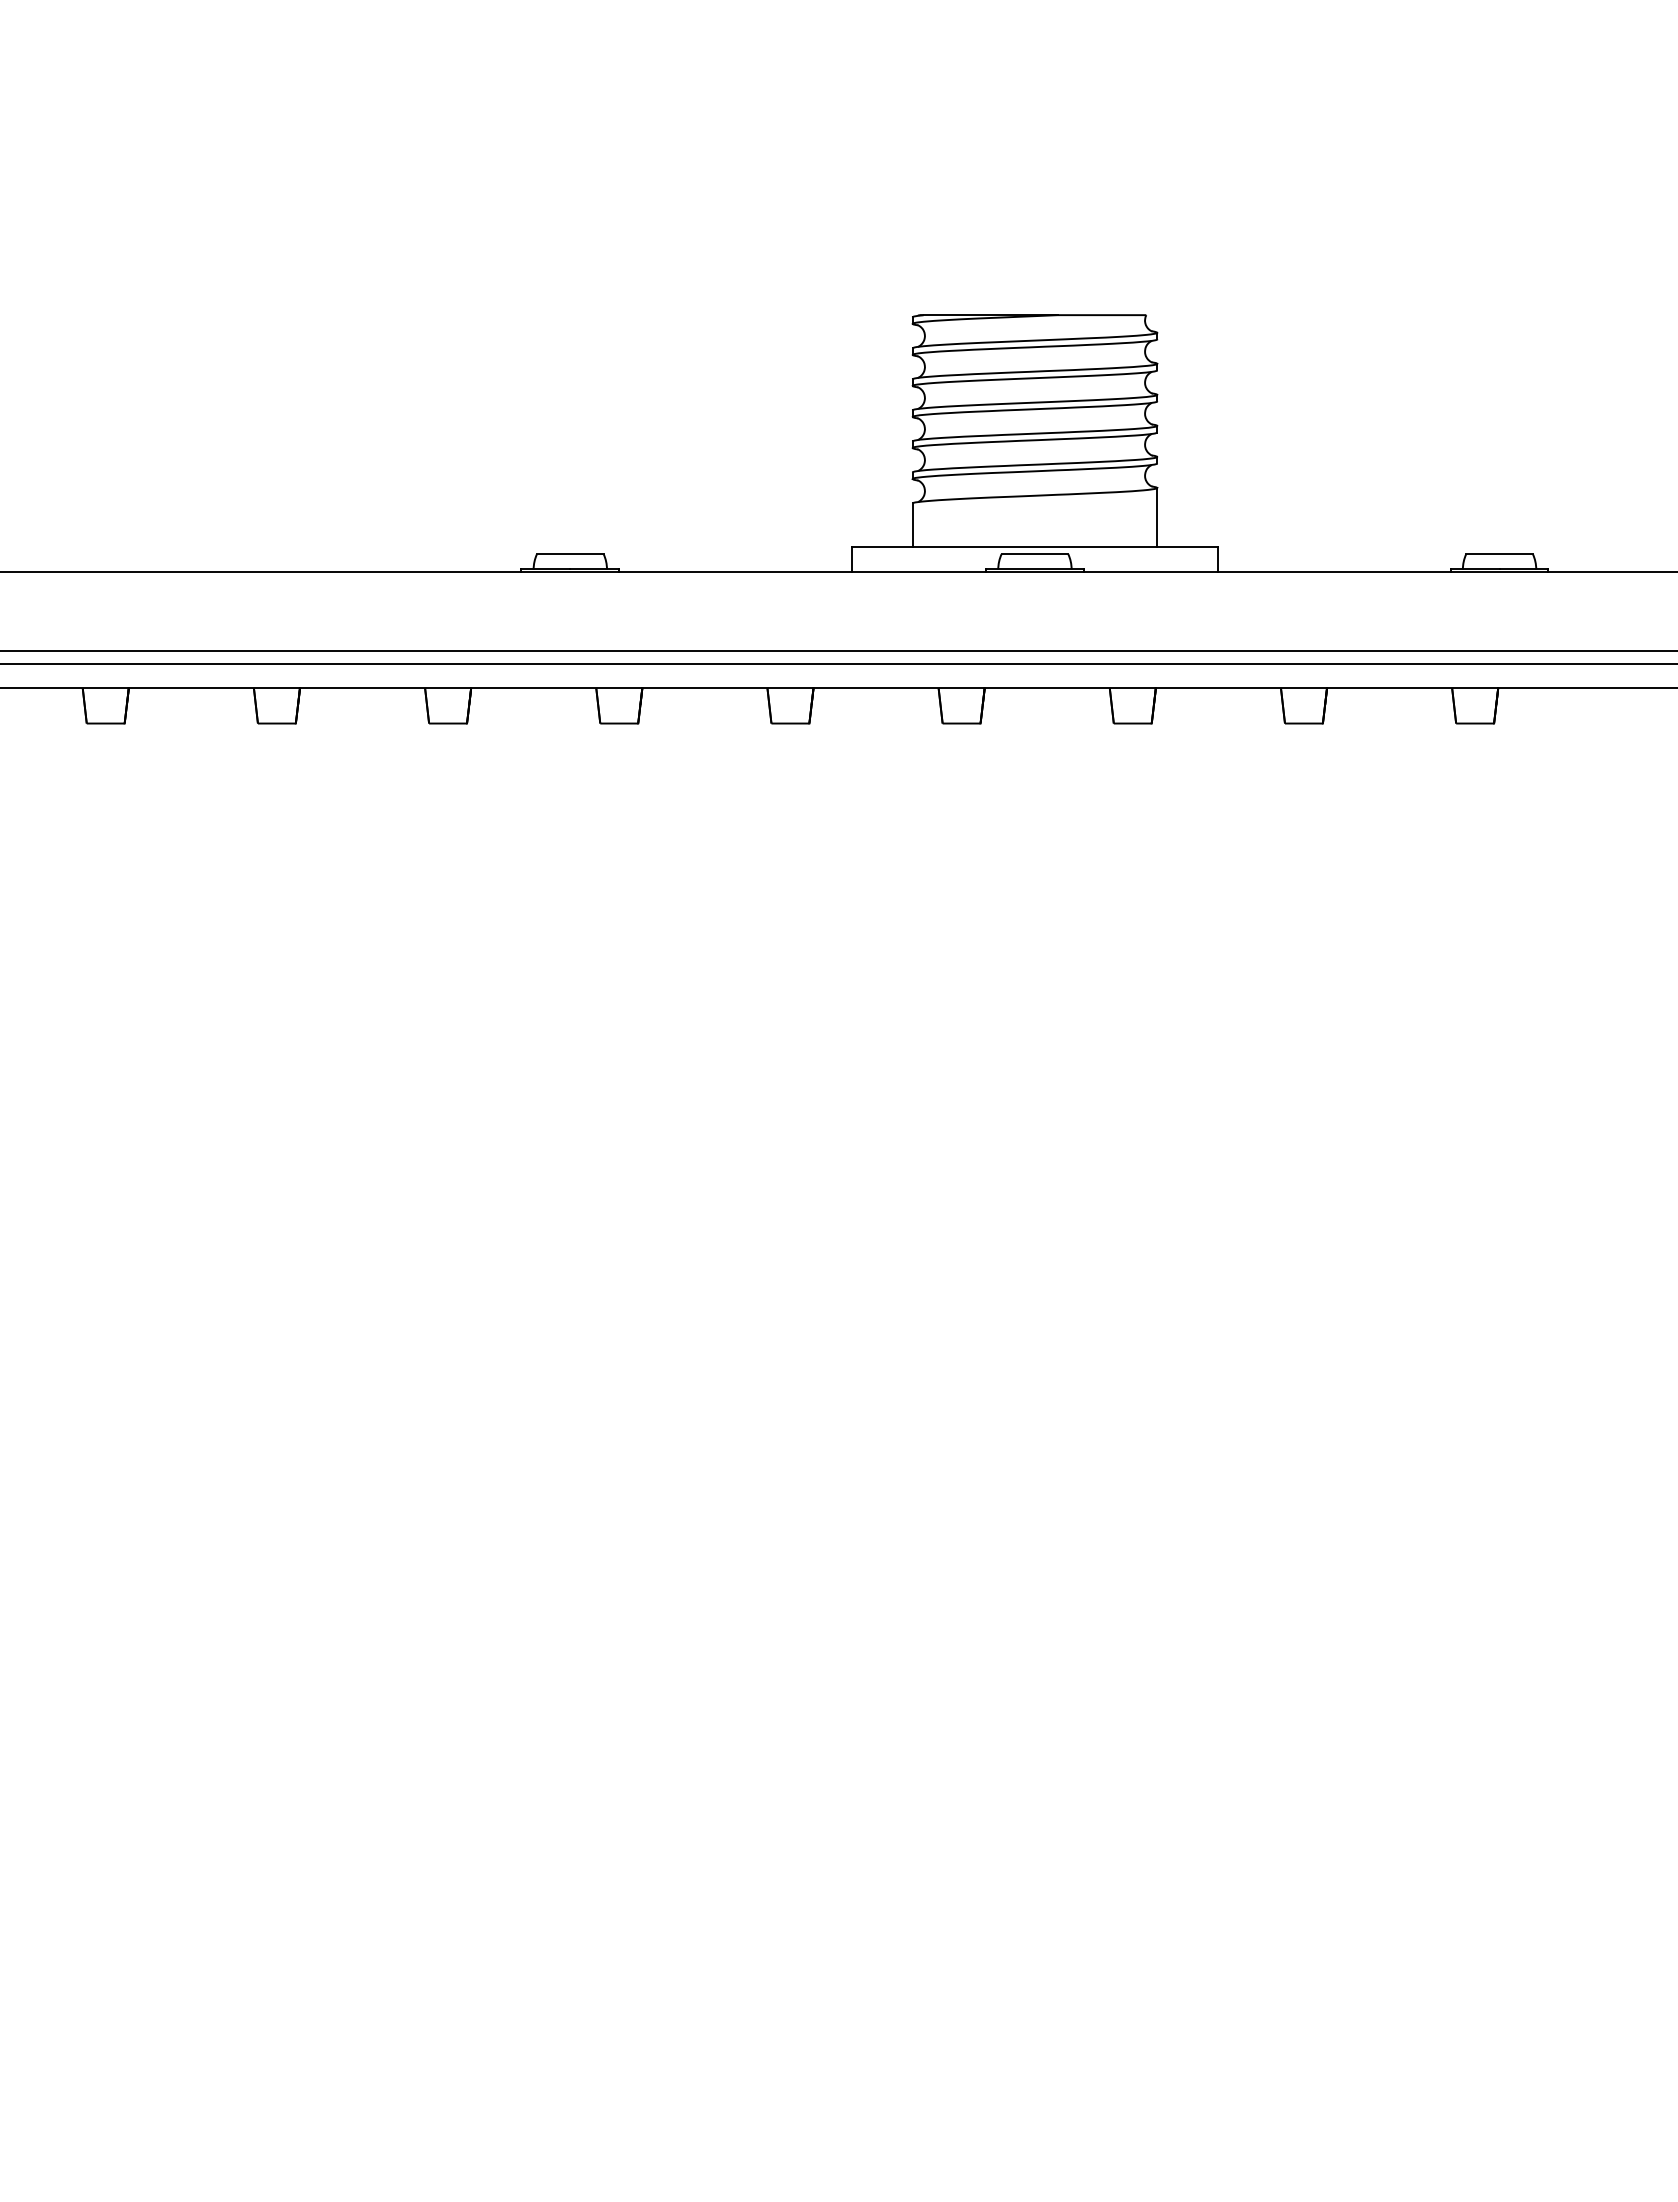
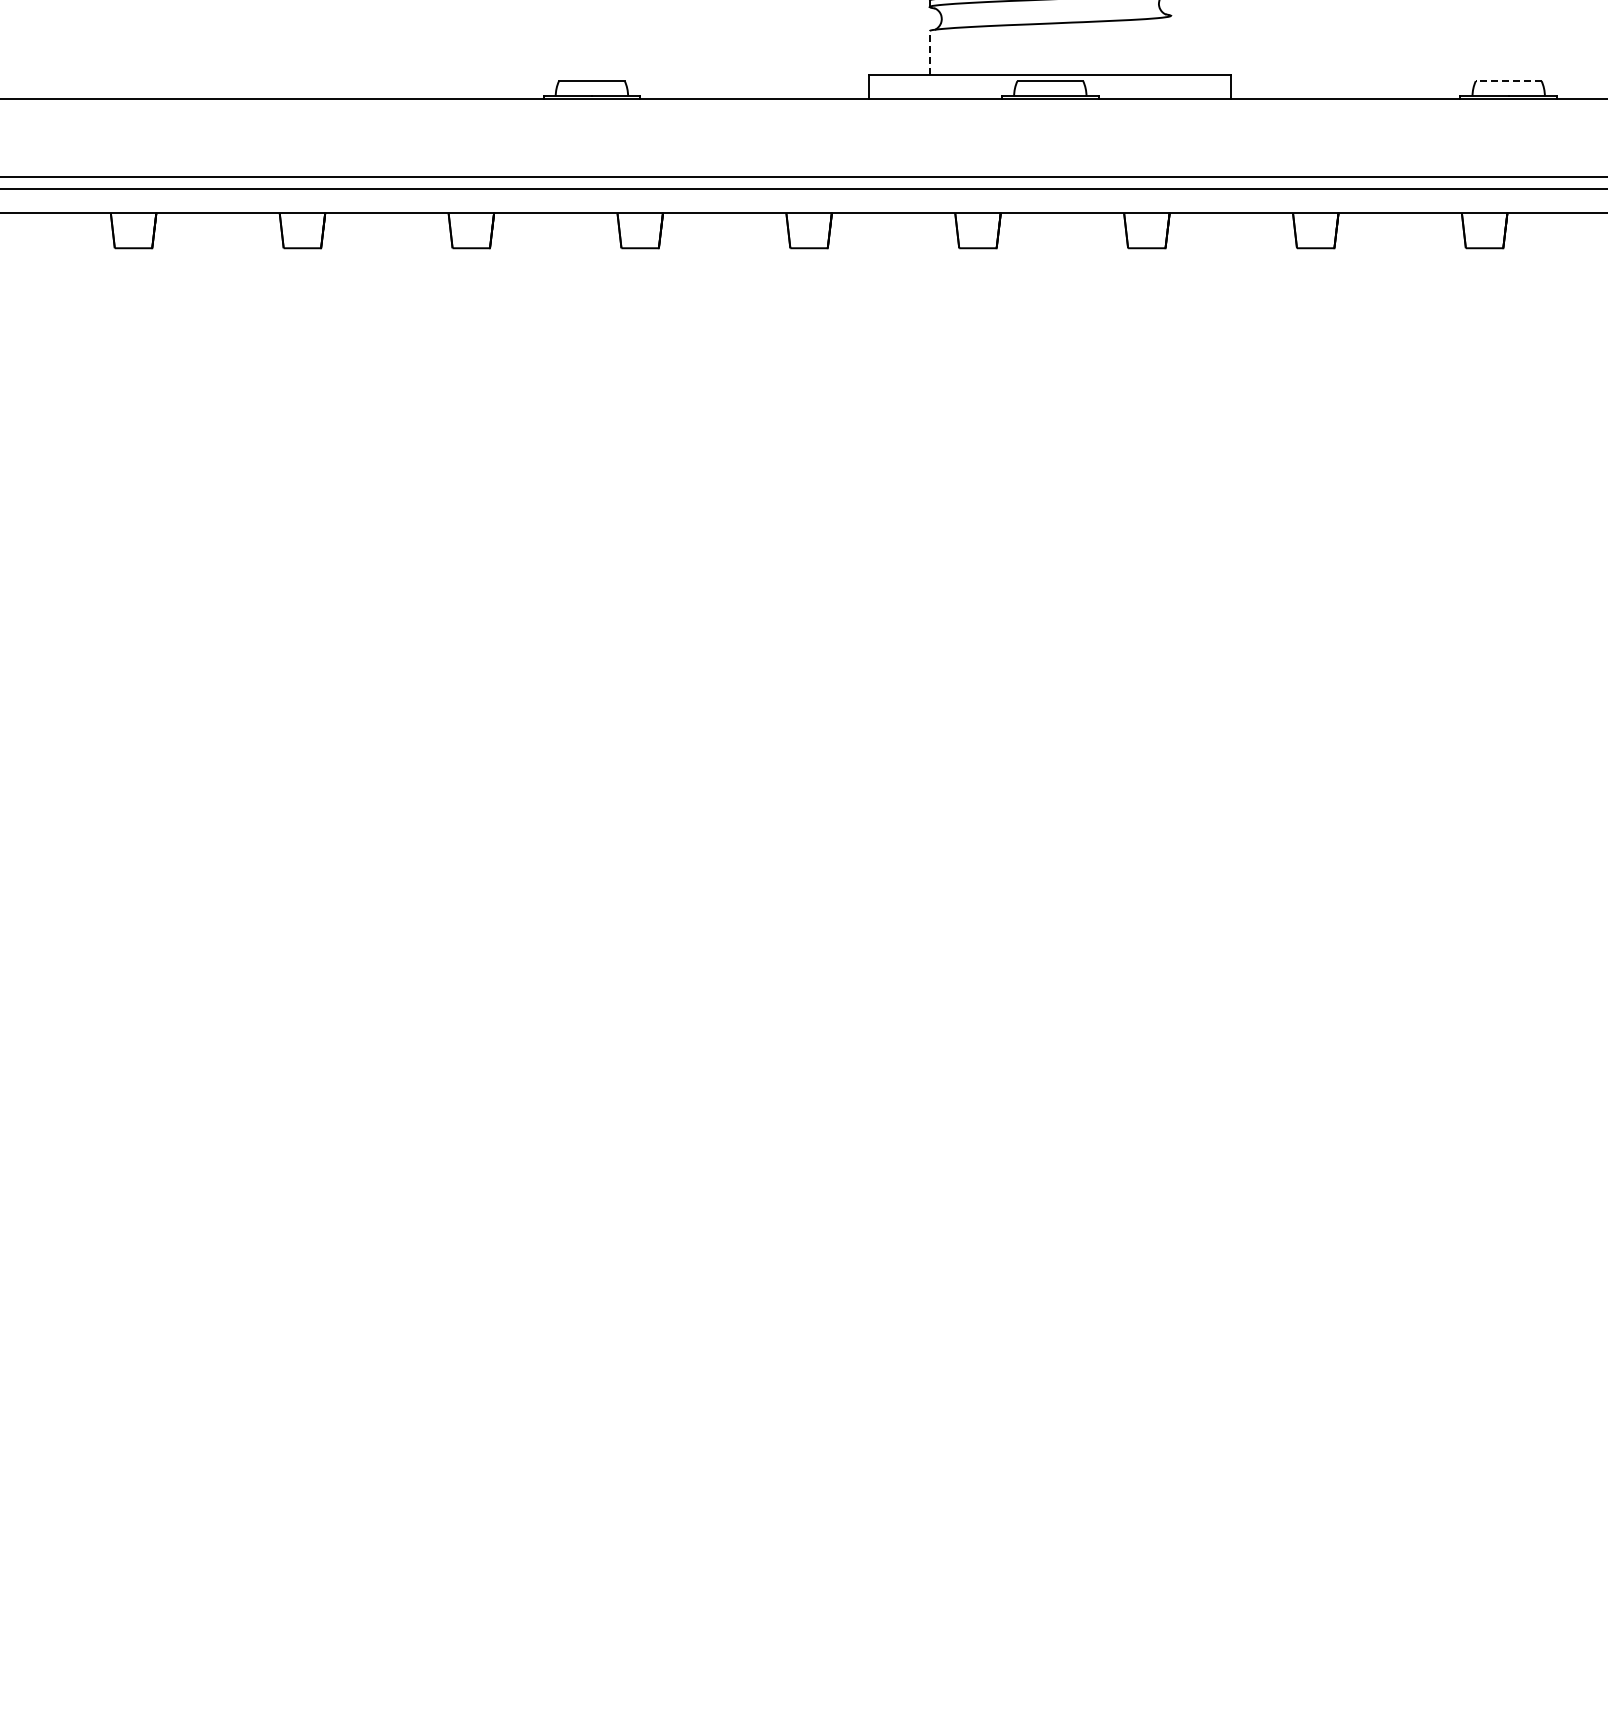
line: (1157, 517) -> (1171, 44), removed
line: (912, 524) -> (929, 51), solid -> dashed
line: (1499, 554) -> (1508, 81), solid -> dashed

